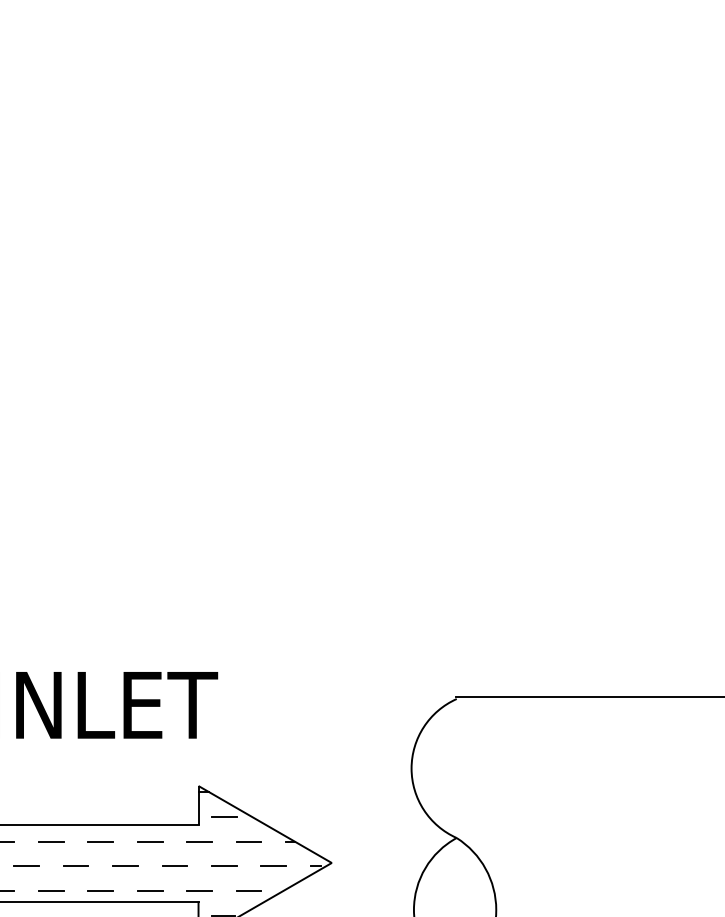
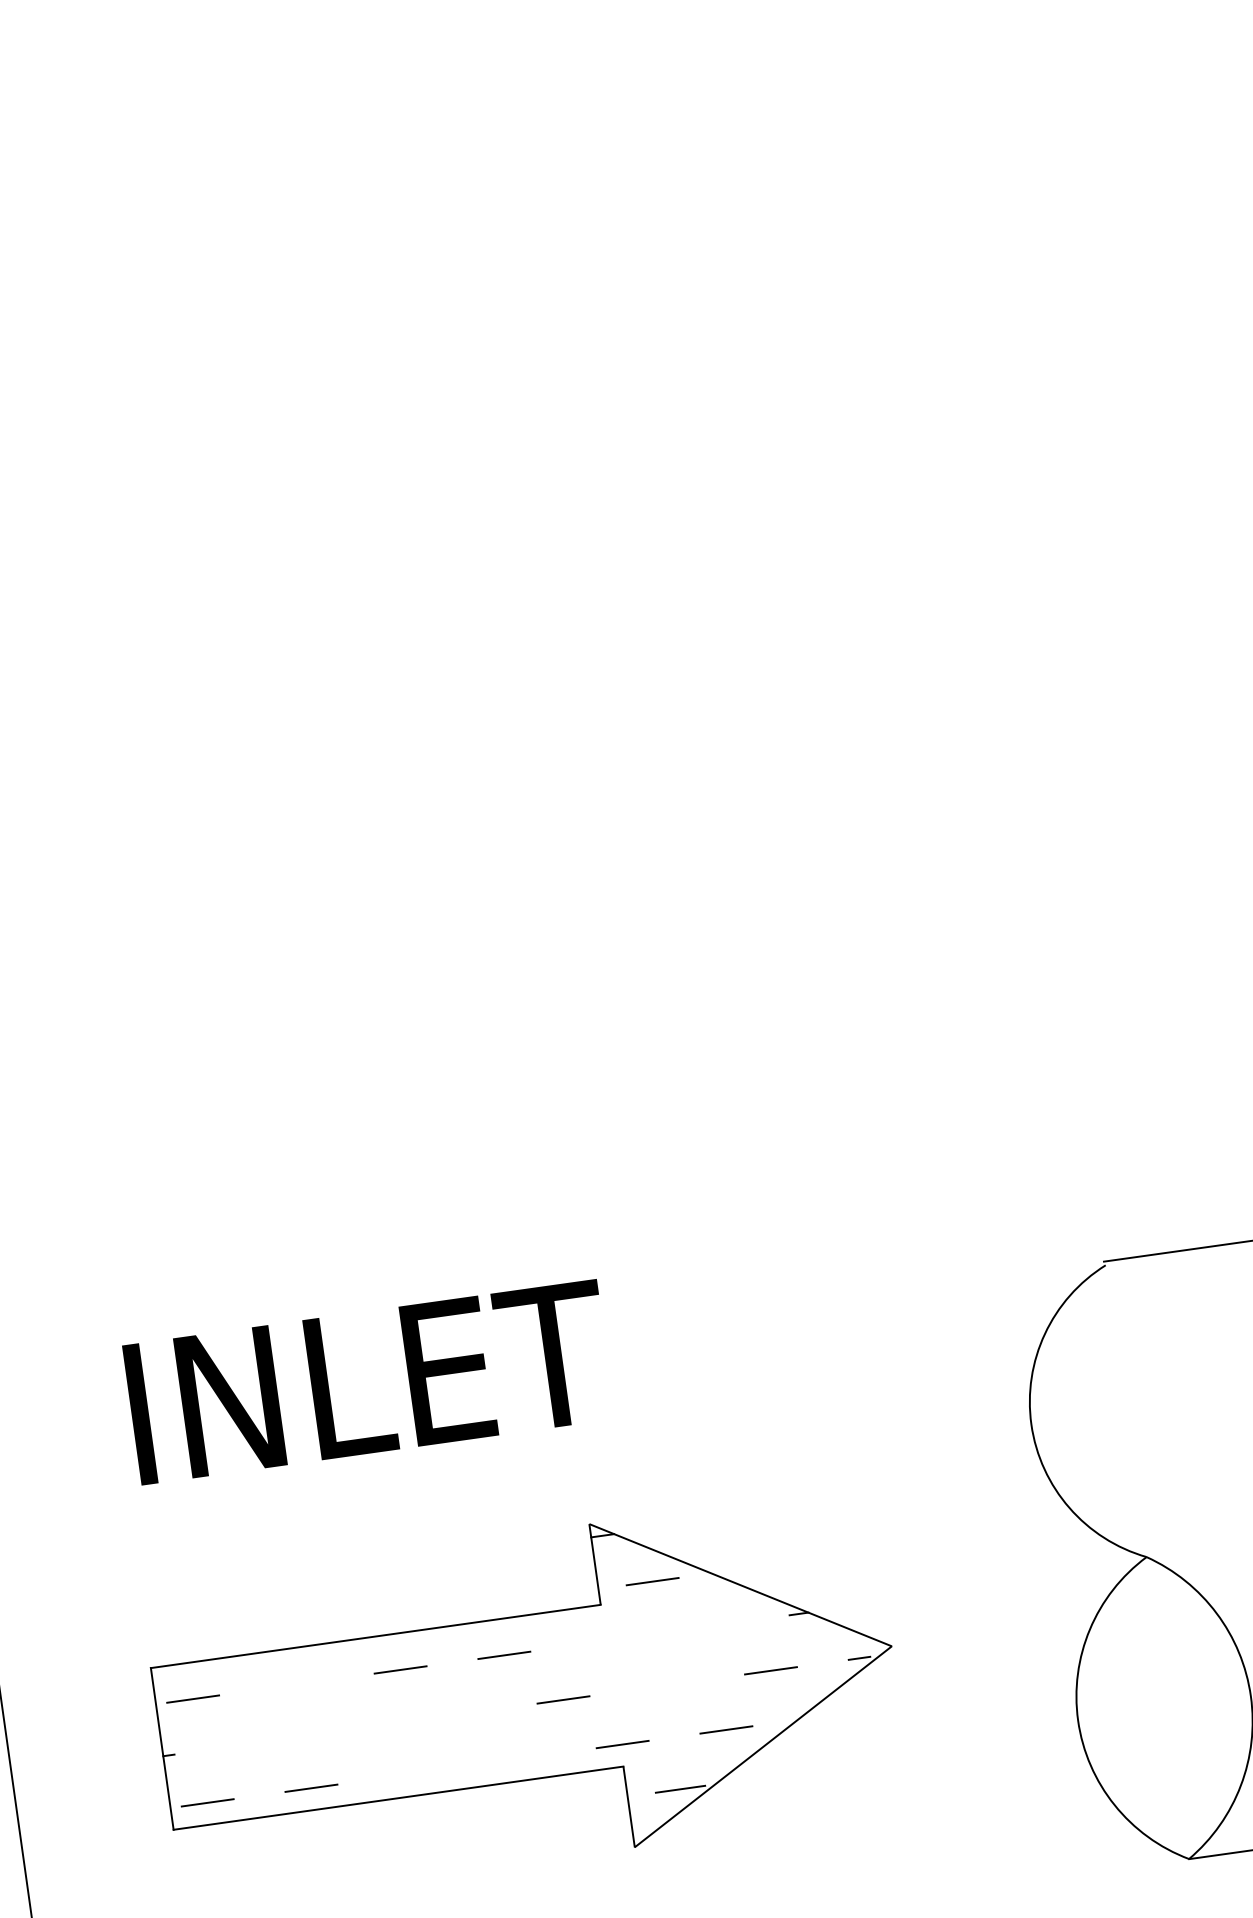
line: (51, 841) -> (297, 1683), removed
line: (199, 841) -> (607, 1640), removed
line: (248, 841) -> (710, 1625), removed
line: (26, 865) -> (251, 1741), removed
line: (75, 865) -> (354, 1727), removed
line: (125, 866) -> (459, 1714), removed
line: (223, 866) -> (665, 1685), removed
line: (100, 891) -> (414, 1774), removed
line: (149, 891) -> (517, 1759), removed

